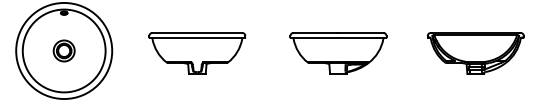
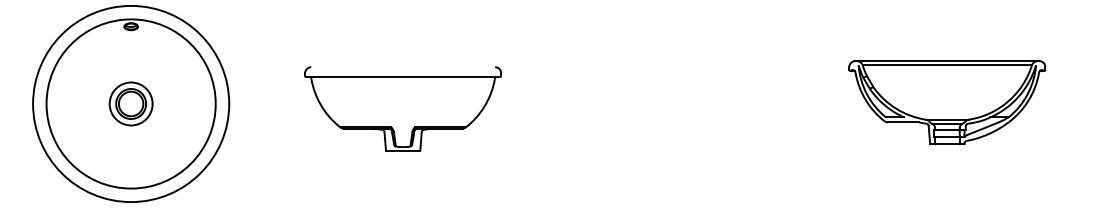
line: (197, 32) -> (403, 66), removed
part: (338, 53) -> (691, 109), removed
part: (475, 53) -> (946, 102), moved

